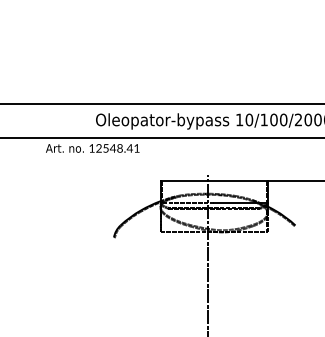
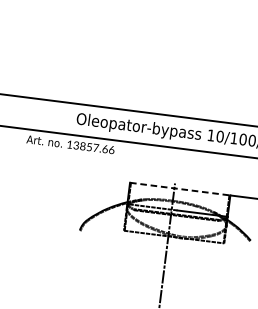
text: (117, 148) -> (93, 147), 12548.41 -> 13857.66
line: (214, 180) -> (180, 189), solid -> dashed

